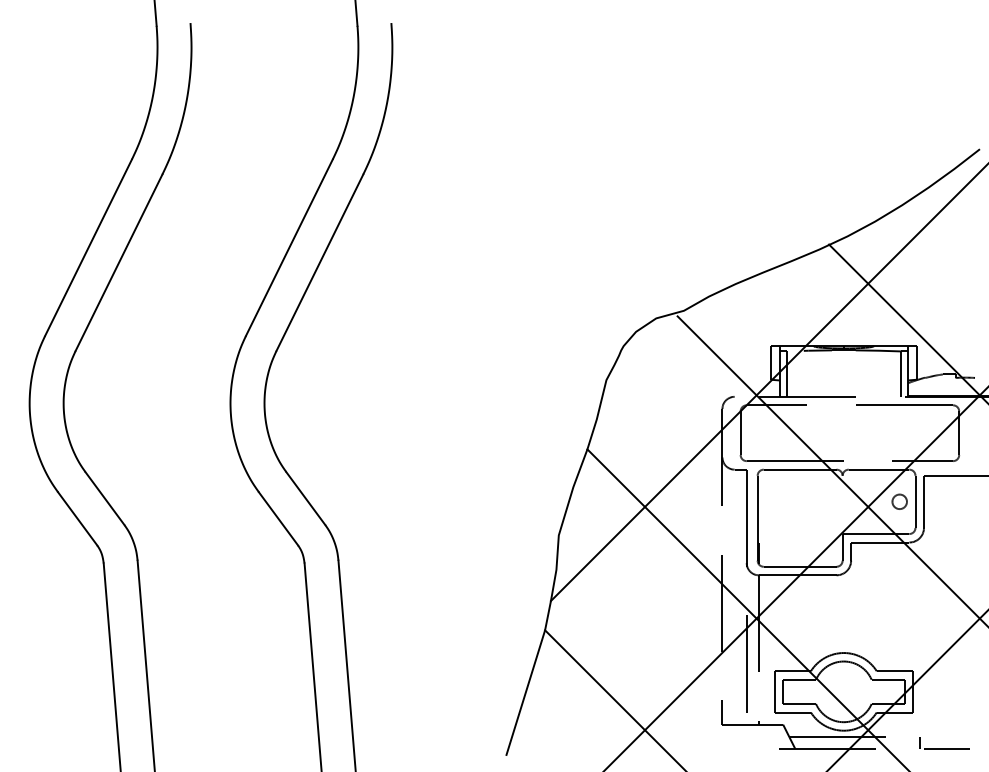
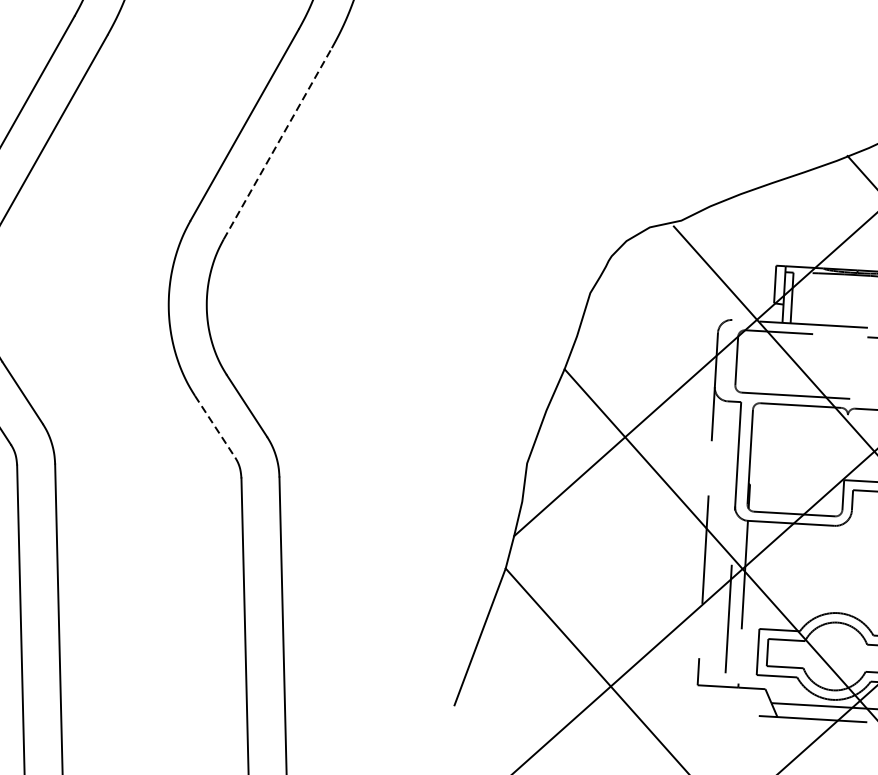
line: (320, 262) -> (278, 143), solid -> dashed
line: (278, 518) -> (215, 426), solid -> dashed

